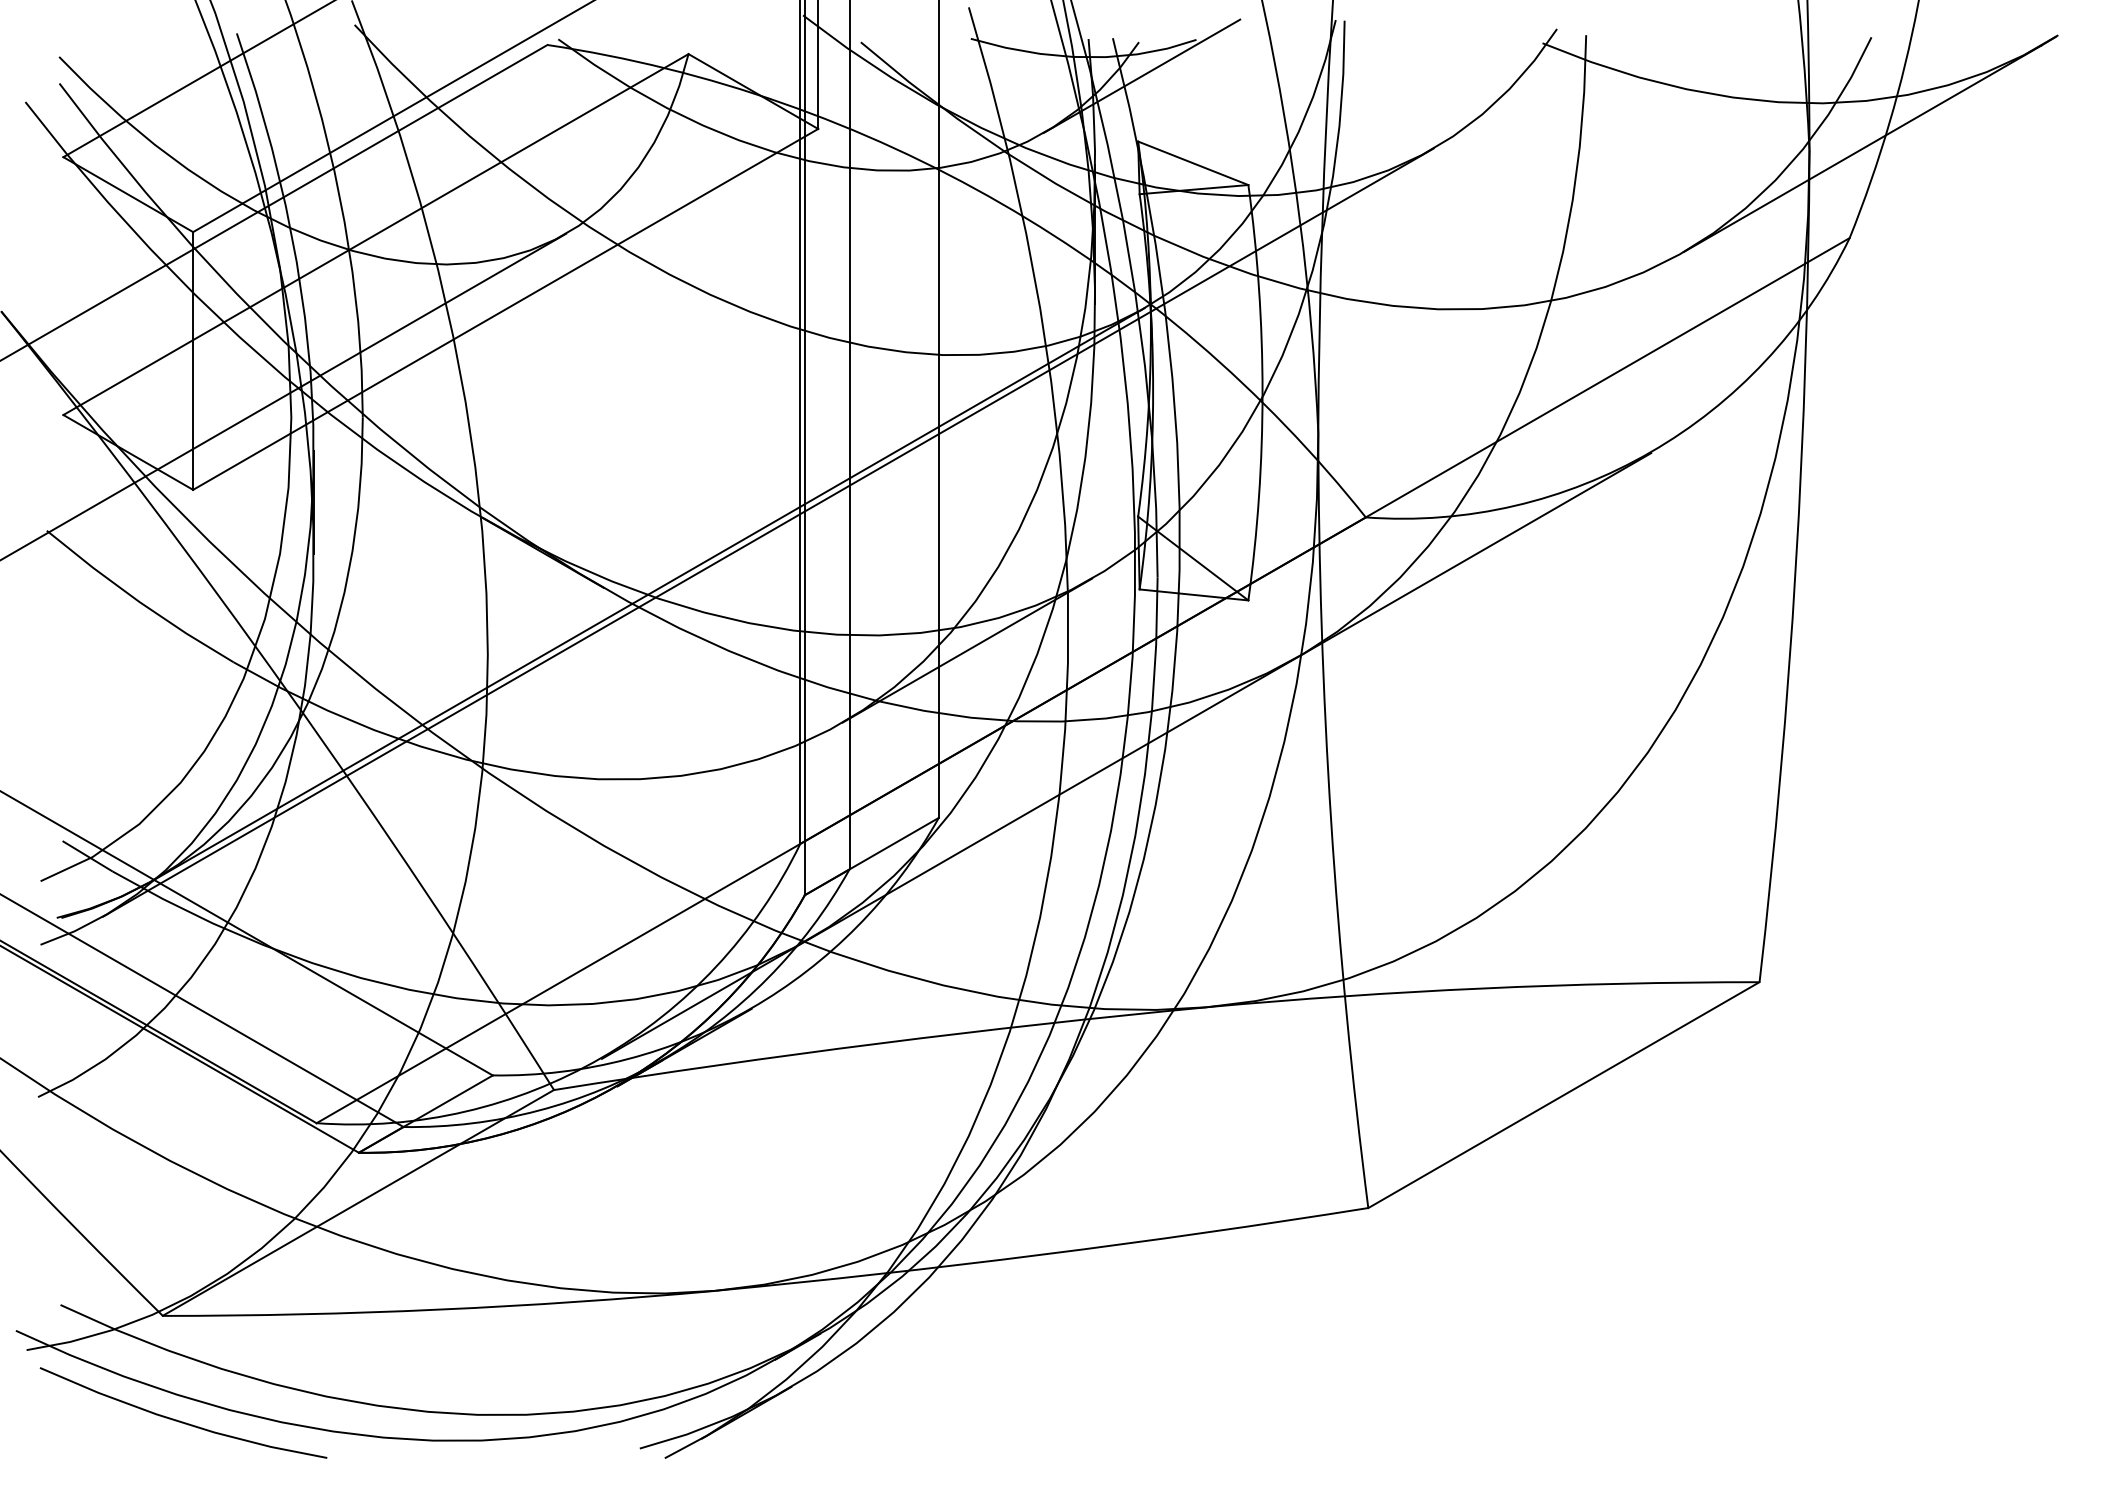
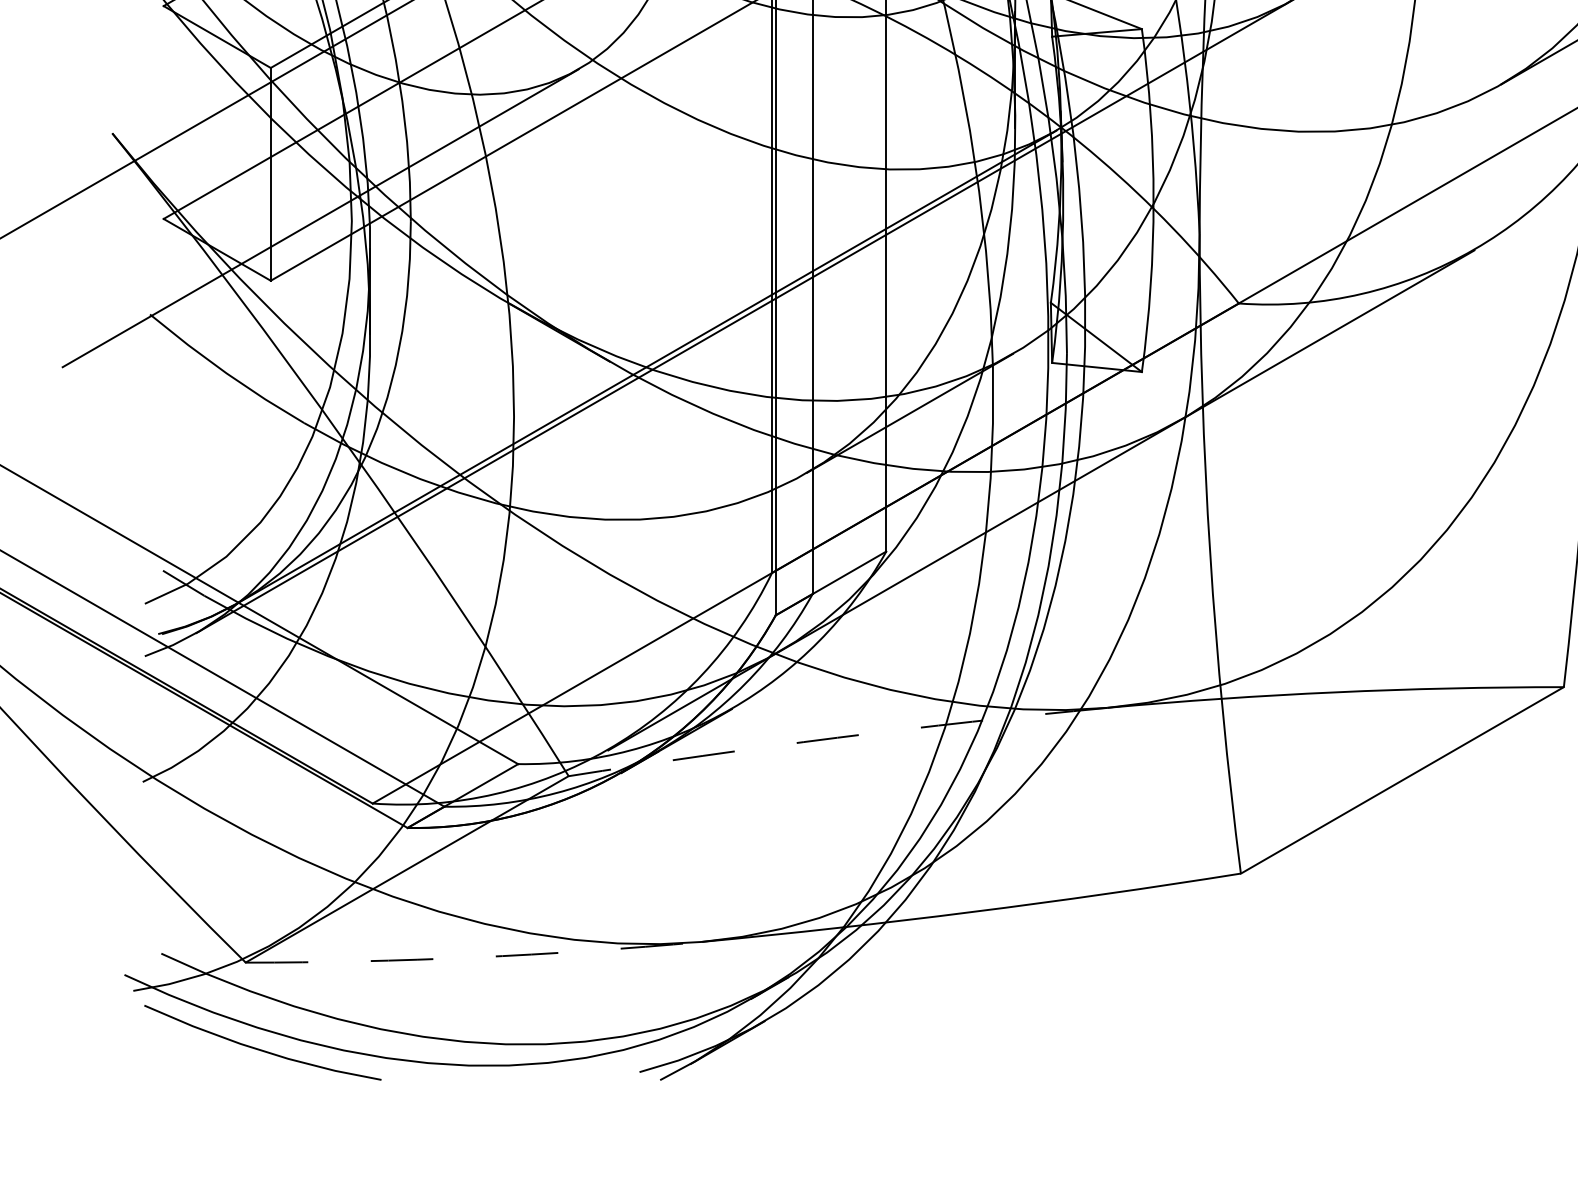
arc: (879, 1043) -> (837, 737), solid -> dashed
arc: (439, 1309) -> (474, 957), solid -> dashed

